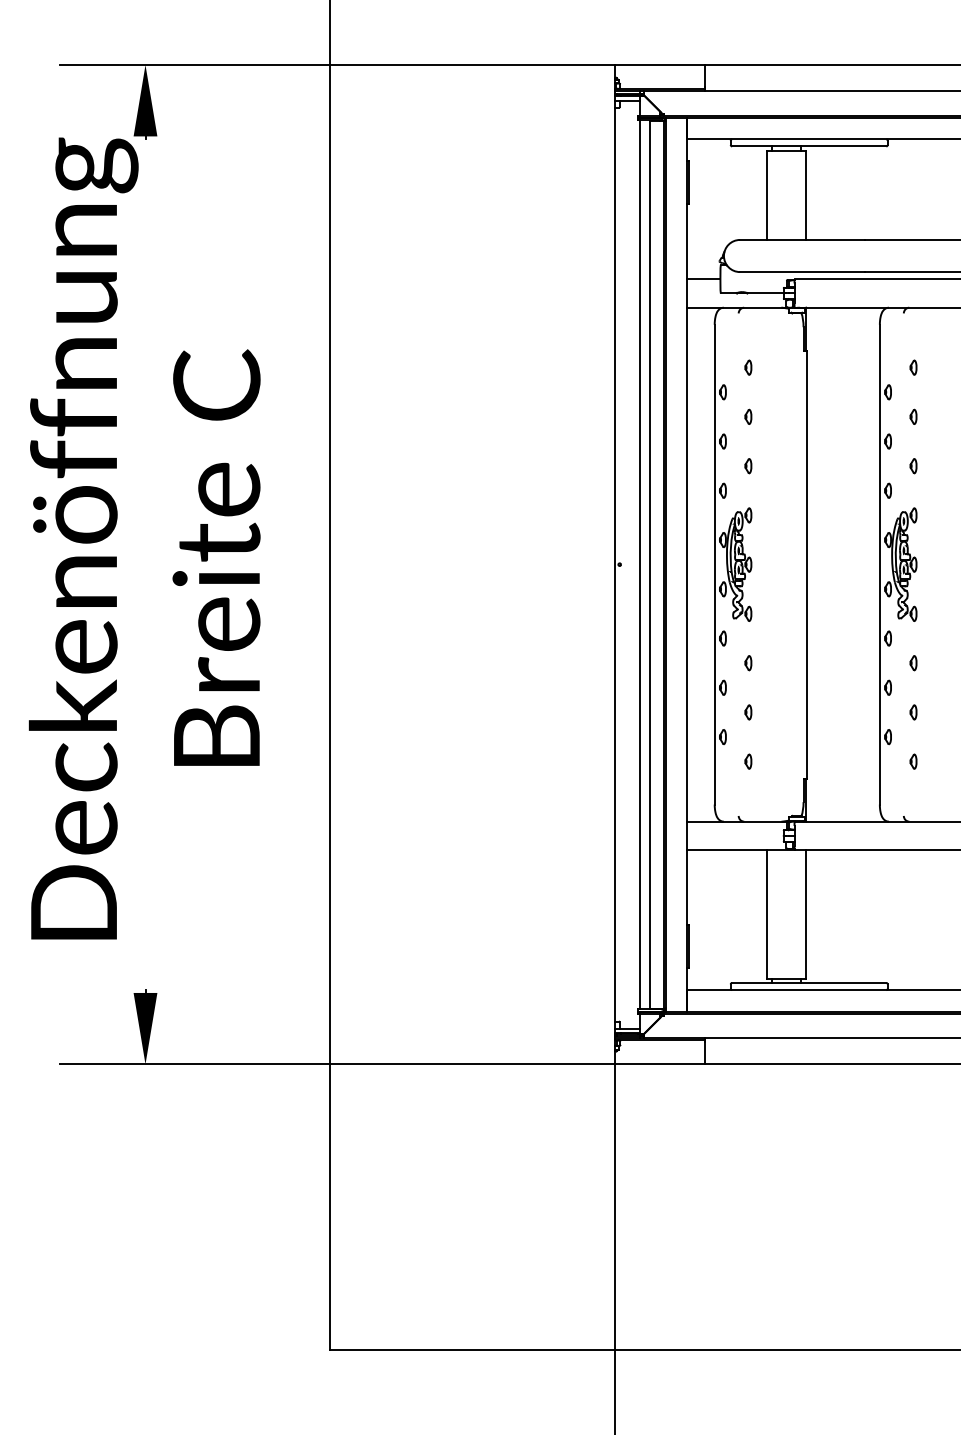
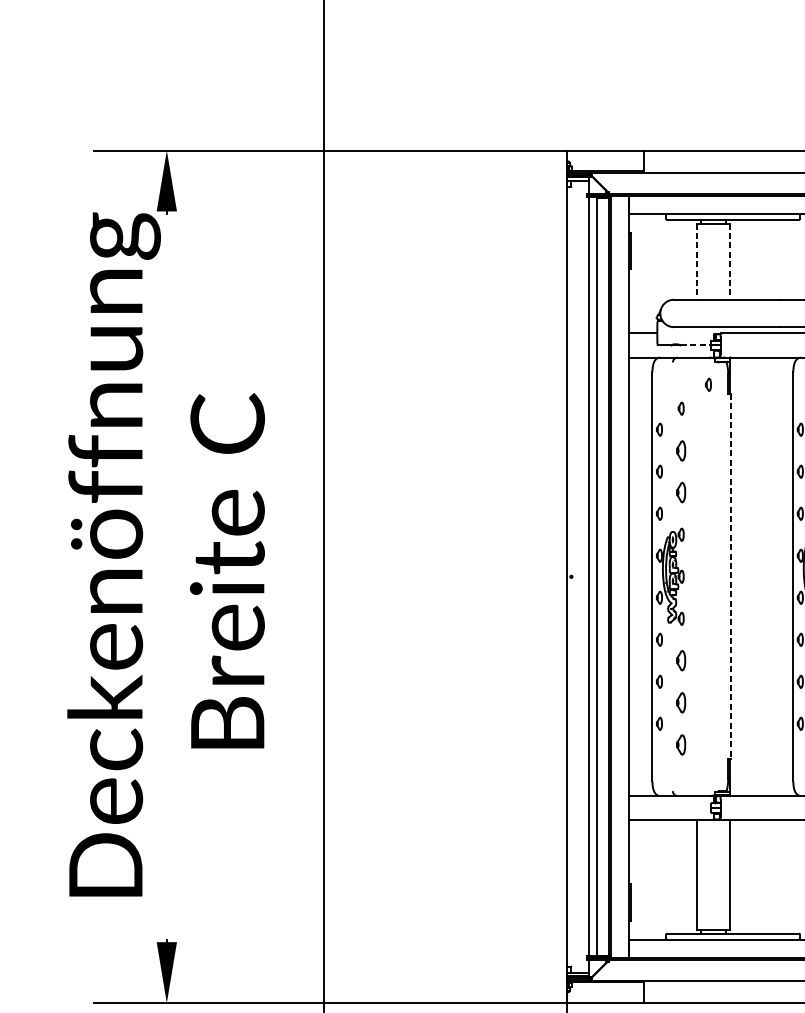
line: (767, 195) -> (697, 261), solid -> dashed
line: (805, 195) -> (729, 261), solid -> dashed
line: (766, 293) -> (696, 345), solid -> dashed
part: (780, 339) -> (708, 384), added
part: (748, 416) -> (681, 450), size x1.6
part: (748, 466) -> (681, 493), size x1.6
line: (806, 565) -> (730, 577), solid -> dashed
part: (748, 663) -> (681, 661), size x1.6
part: (748, 712) -> (681, 702), size x1.6
part: (748, 761) -> (681, 744), size x1.6

